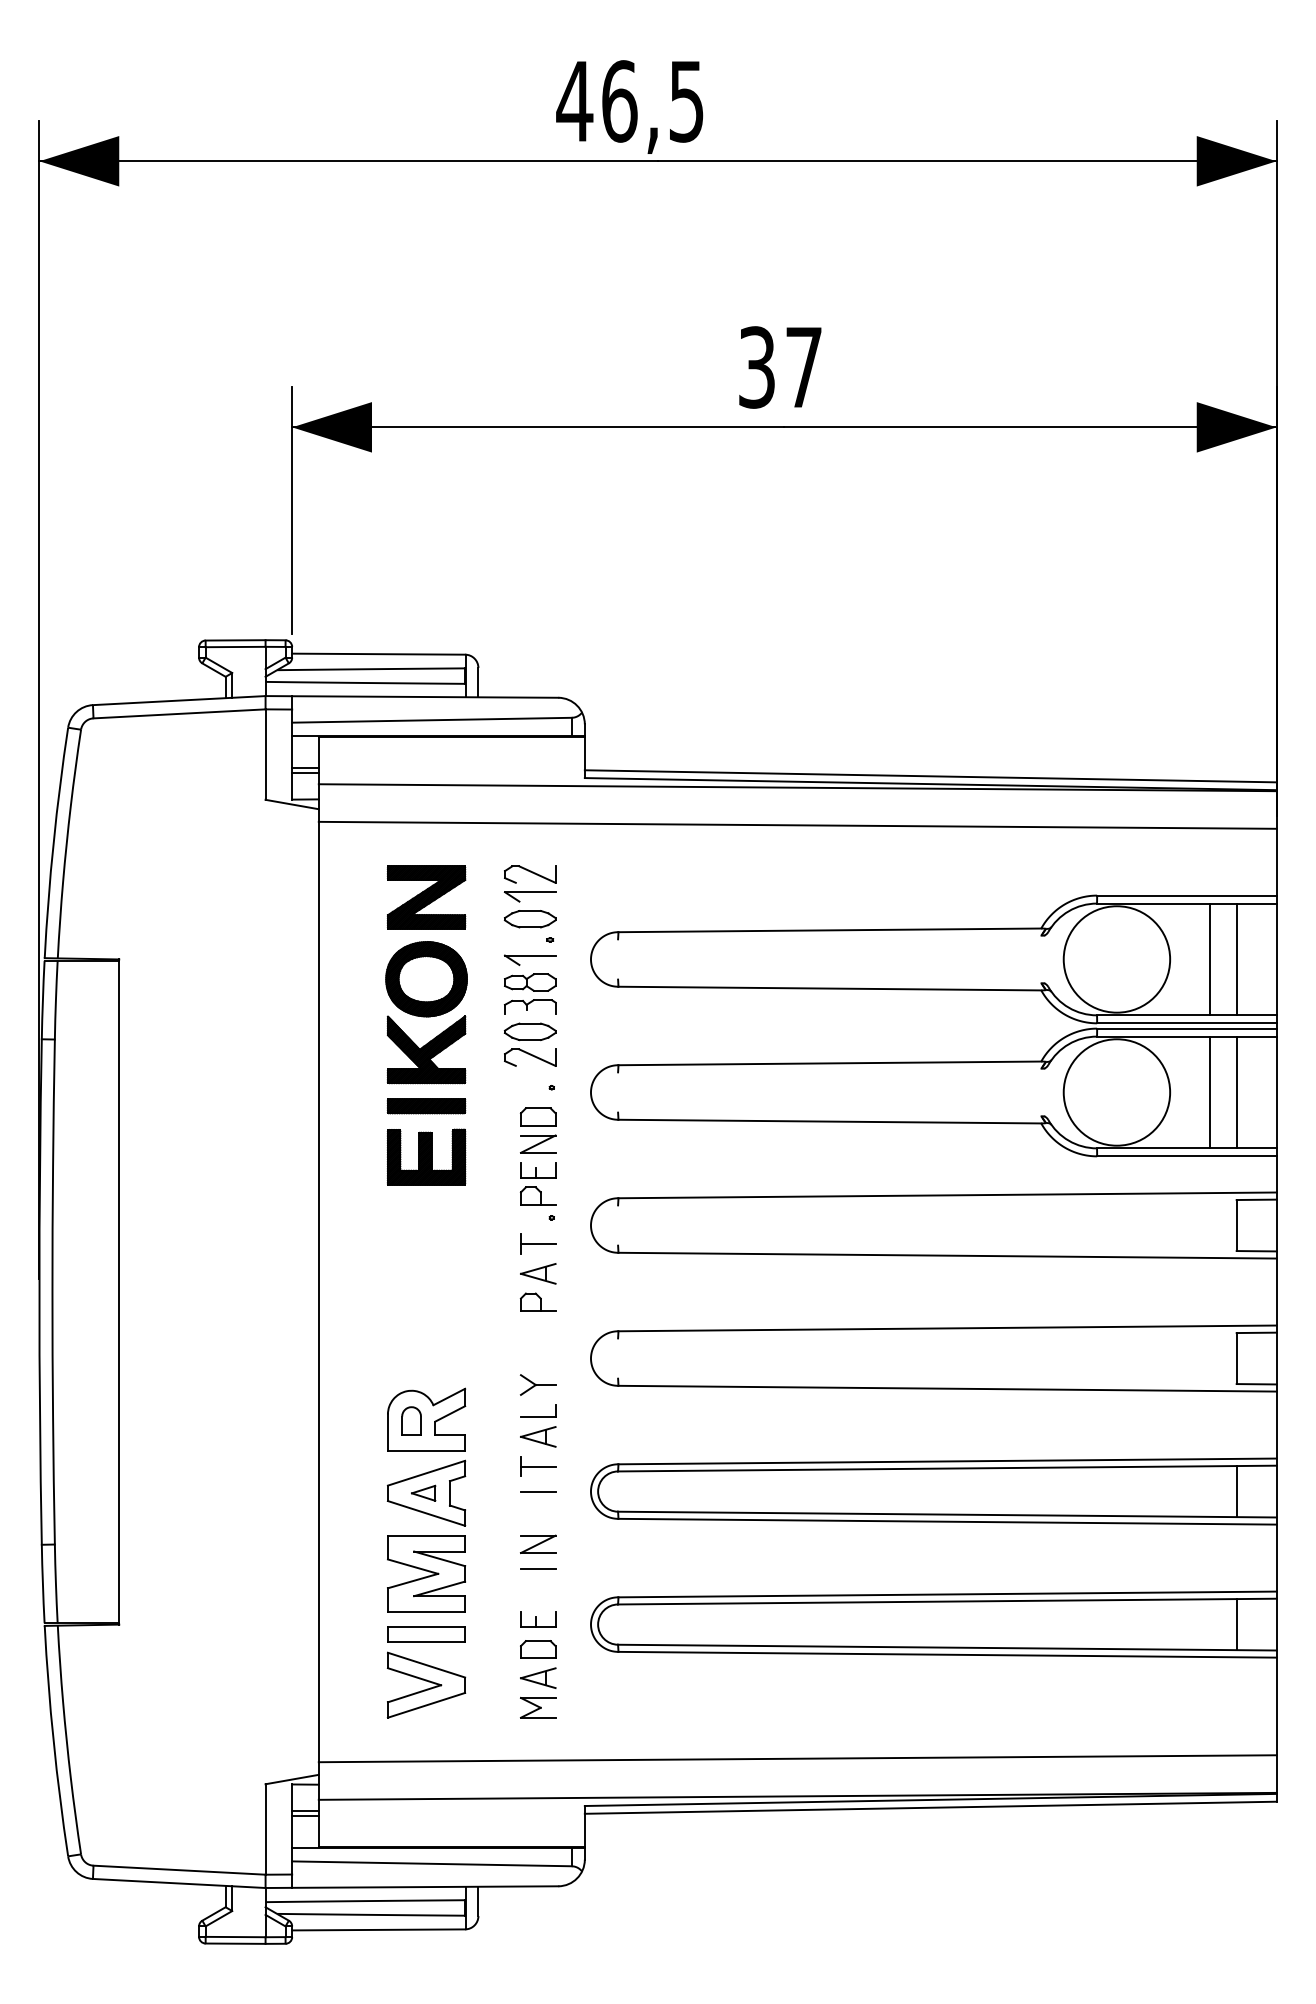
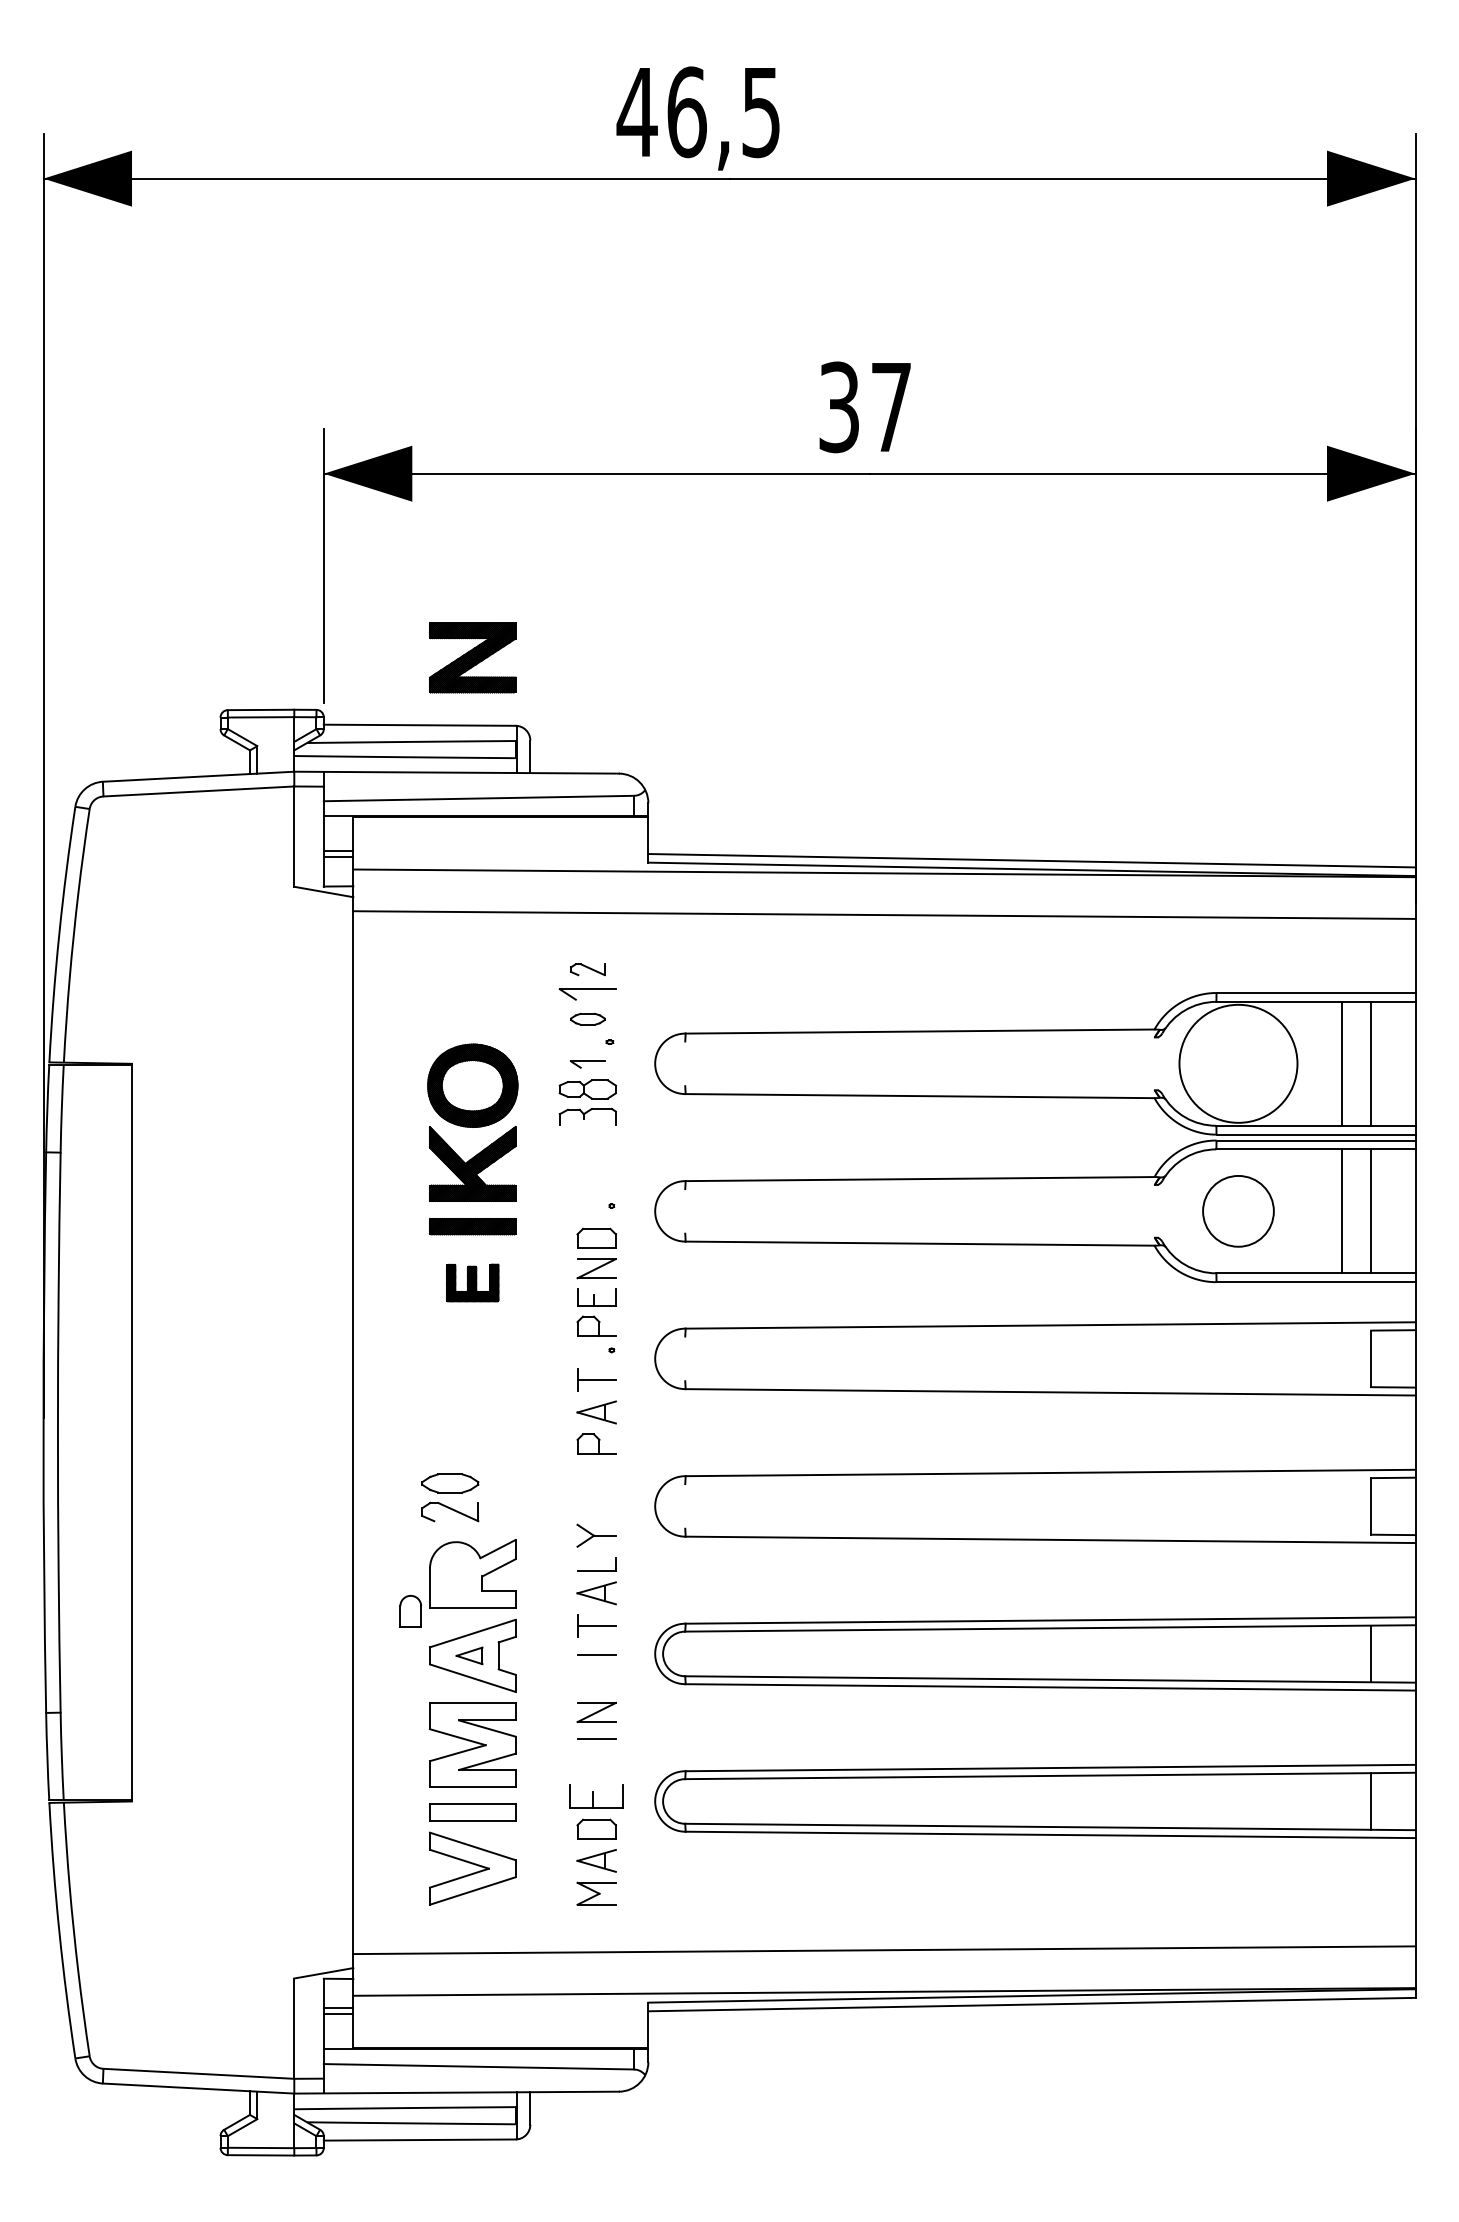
part: (530, 874) -> (588, 969), size x0.6
part: (426, 897) -> (472, 657), moved
part: (530, 919) -> (588, 1019), size x0.6
part: (530, 959) -> (588, 1063), size x0.6
part: (530, 1044) -> (450, 1497), moved
circle: (1116, 1092) -> (1237, 1211), size x0.6
part: (426, 1156) -> (472, 1282), size x0.6
part: (411, 1420) -> (410, 1610), moved
part: (538, 1619) -> (596, 1795), size x1.4

